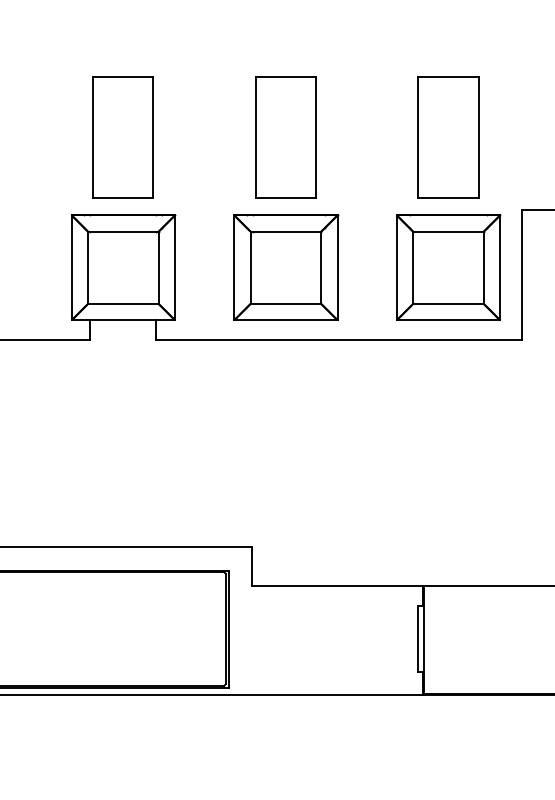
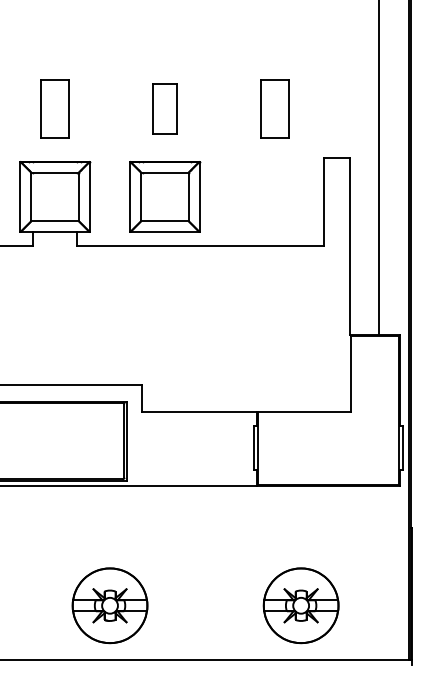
part: (122, 136) -> (54, 108), size x0.7
part: (285, 136) -> (164, 108), size x0.6
part: (448, 136) -> (274, 108), size x0.7
part: (449, 267) -> (275, 196), removed

